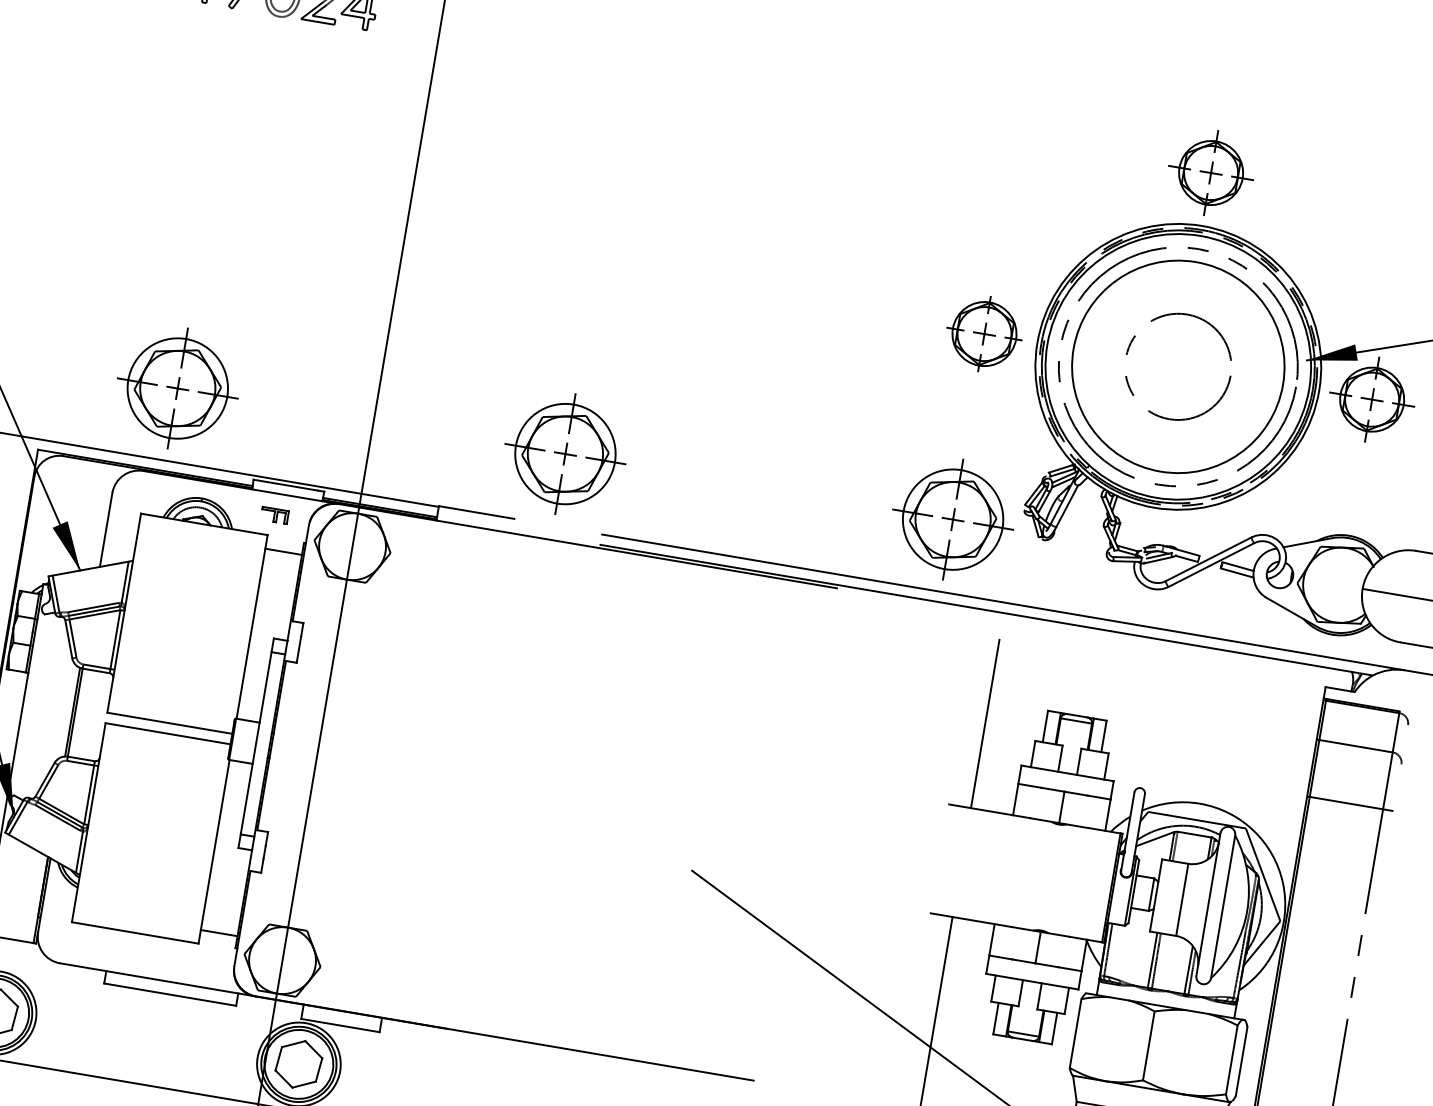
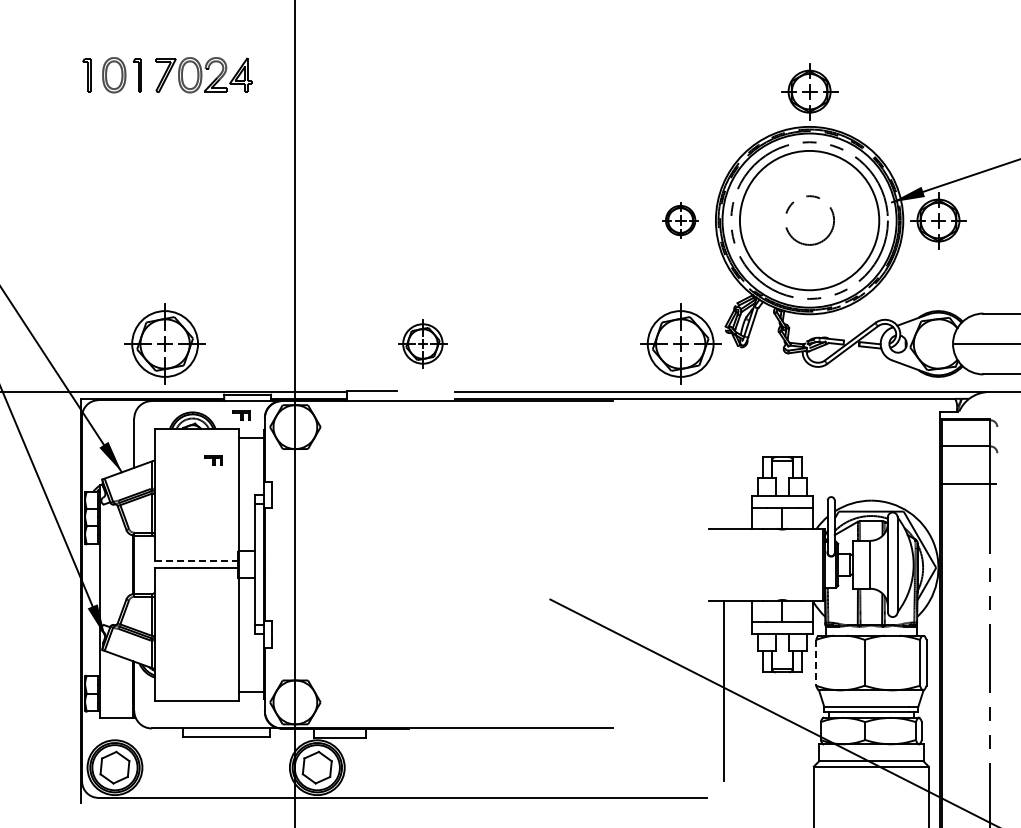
part: (984, 333) -> (680, 220), size x0.7
circle: (1178, 366) -> (809, 220), size x0.7
part: (564, 453) -> (422, 343), size x0.6
part: (220, 576) -> (213, 460), added
line: (169, 723) -> (196, 561), solid -> dashed
line: (984, 723) -> (723, 472), removed
line: (1076, 1033) -> (816, 662), solid -> dashed

